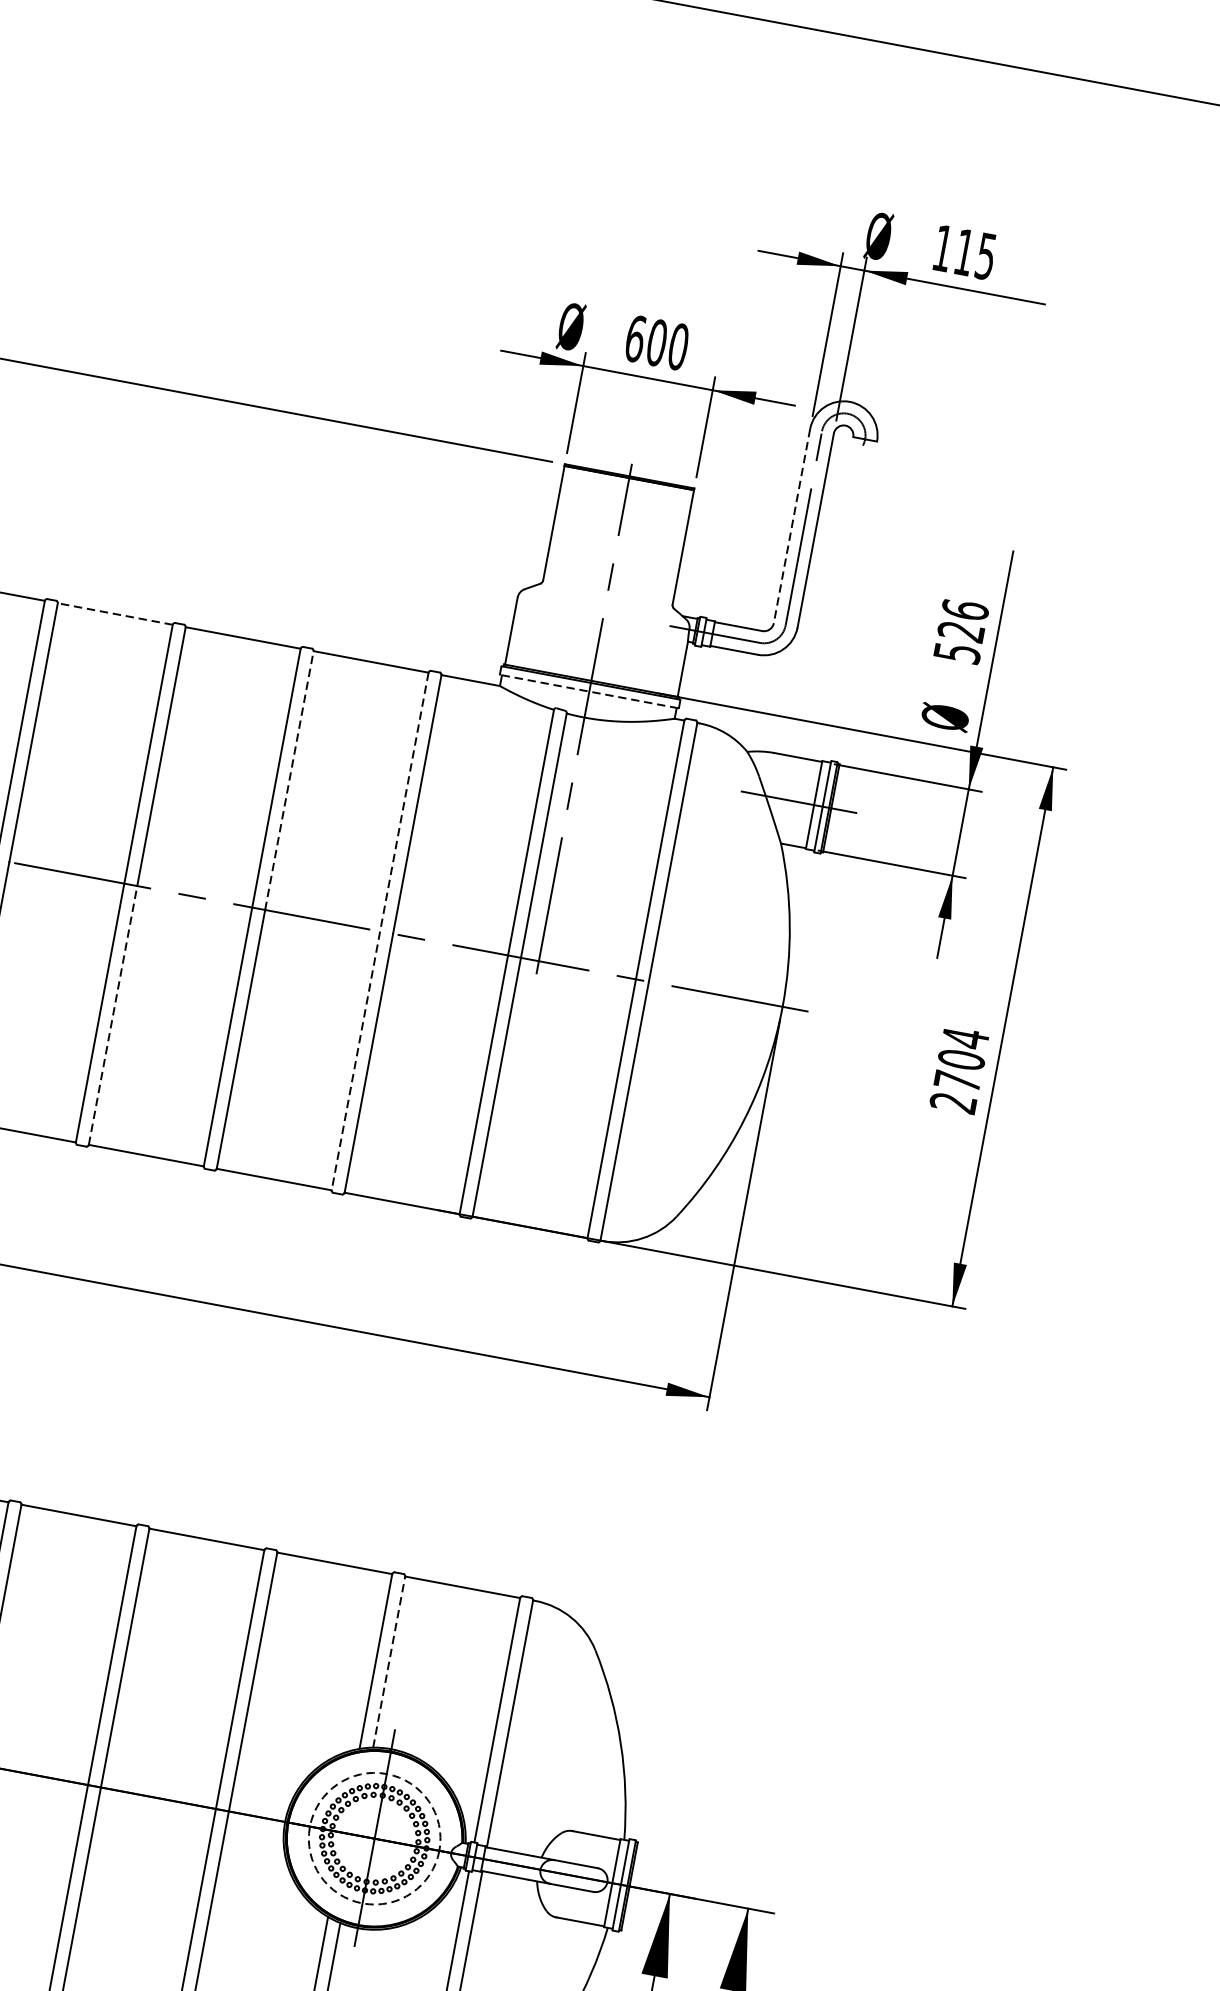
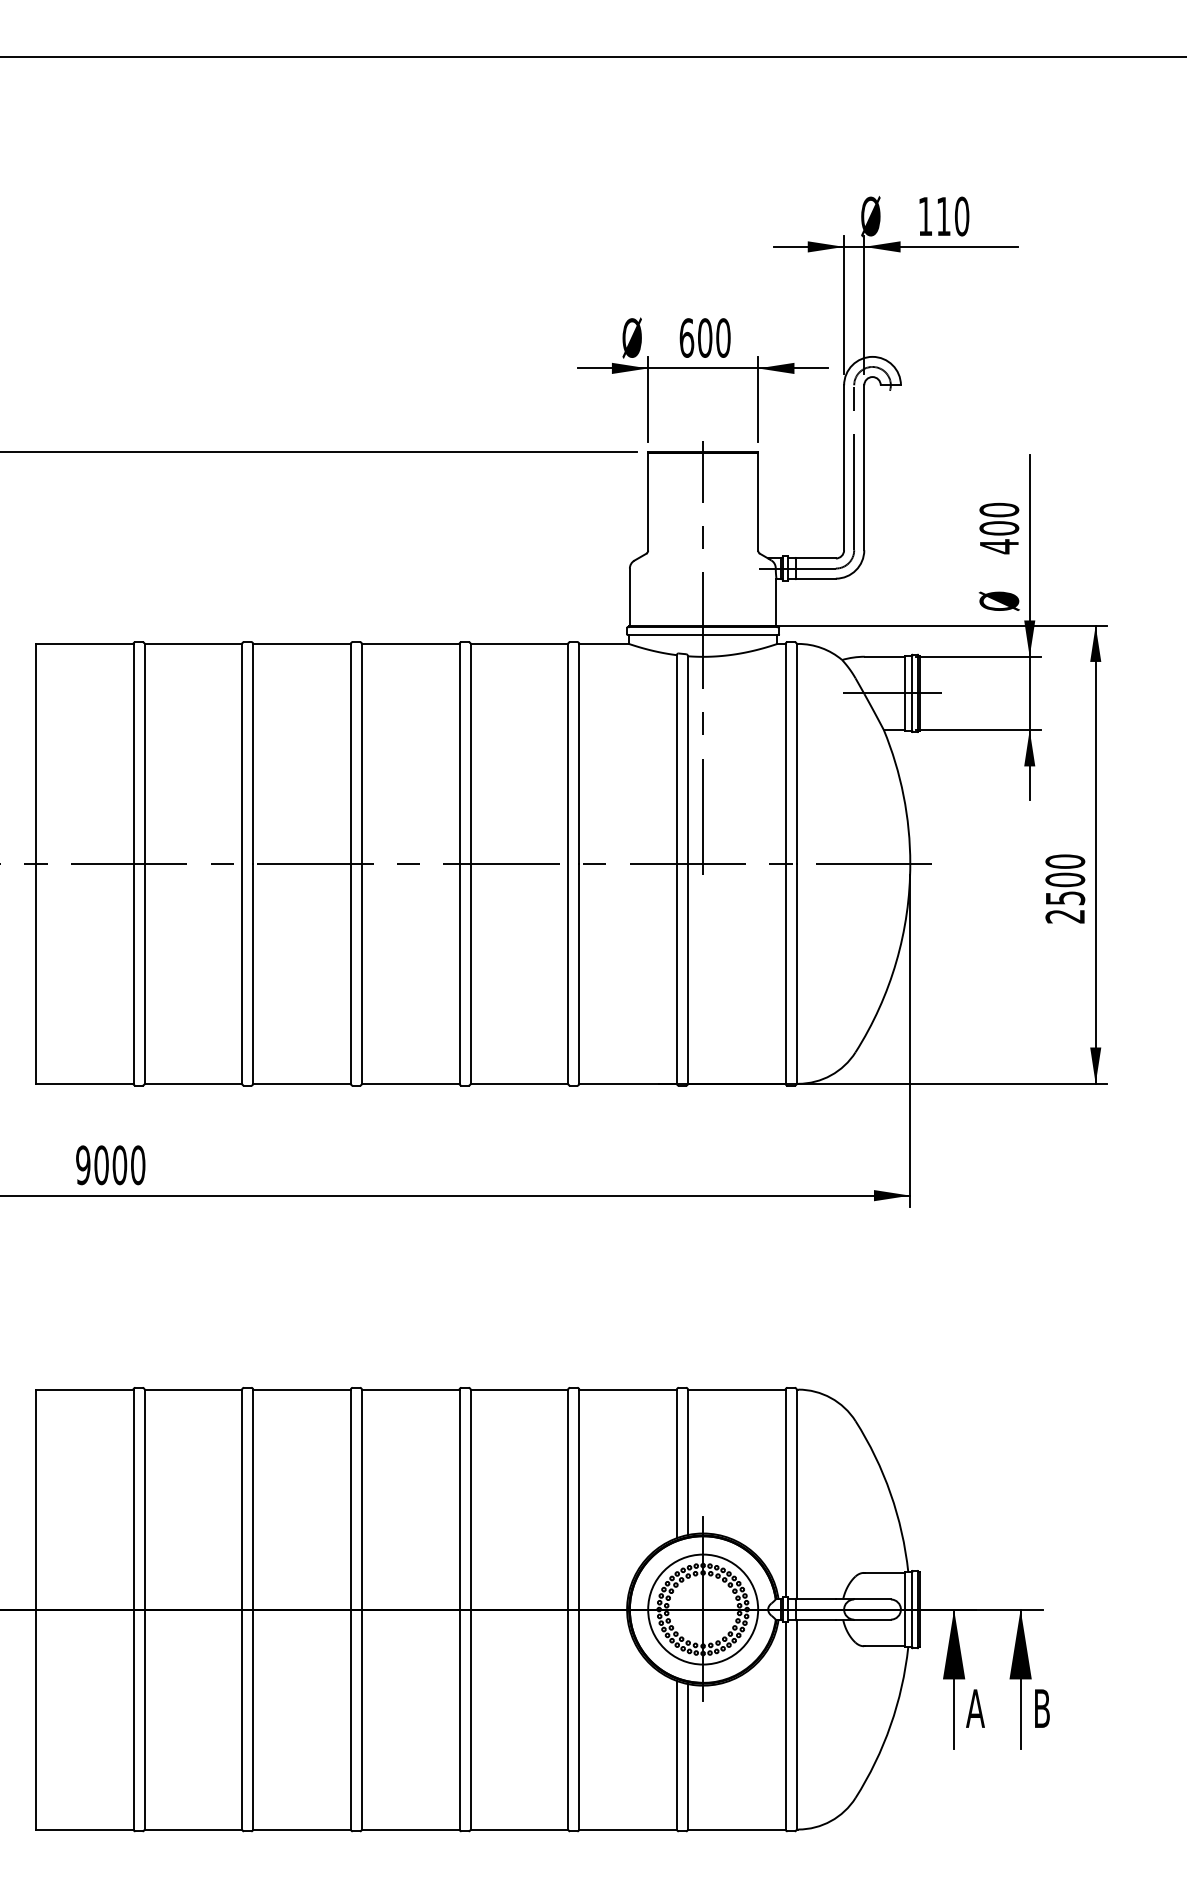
text: (986, 256) -> (962, 216), 115 -> 110
line: (792, 527) -> (844, 468), dashed -> solid
line: (115, 613) -> (302, 643), dashed -> solid
text: (961, 631) -> (999, 528), 526 -> 400
line: (589, 691) -> (703, 634), dashed -> solid
line: (289, 780) -> (470, 753), dashed -> solid
line: (380, 931) -> (568, 863), dashed -> solid
line: (112, 1014) -> (361, 973), dashed -> solid
text: (961, 1059) -> (1065, 879), 2704 -> 2500
line: (388, 1662) -> (687, 1462), dashed -> solid
circle: (375, 1838) -> (703, 1609), dashed -> solid

